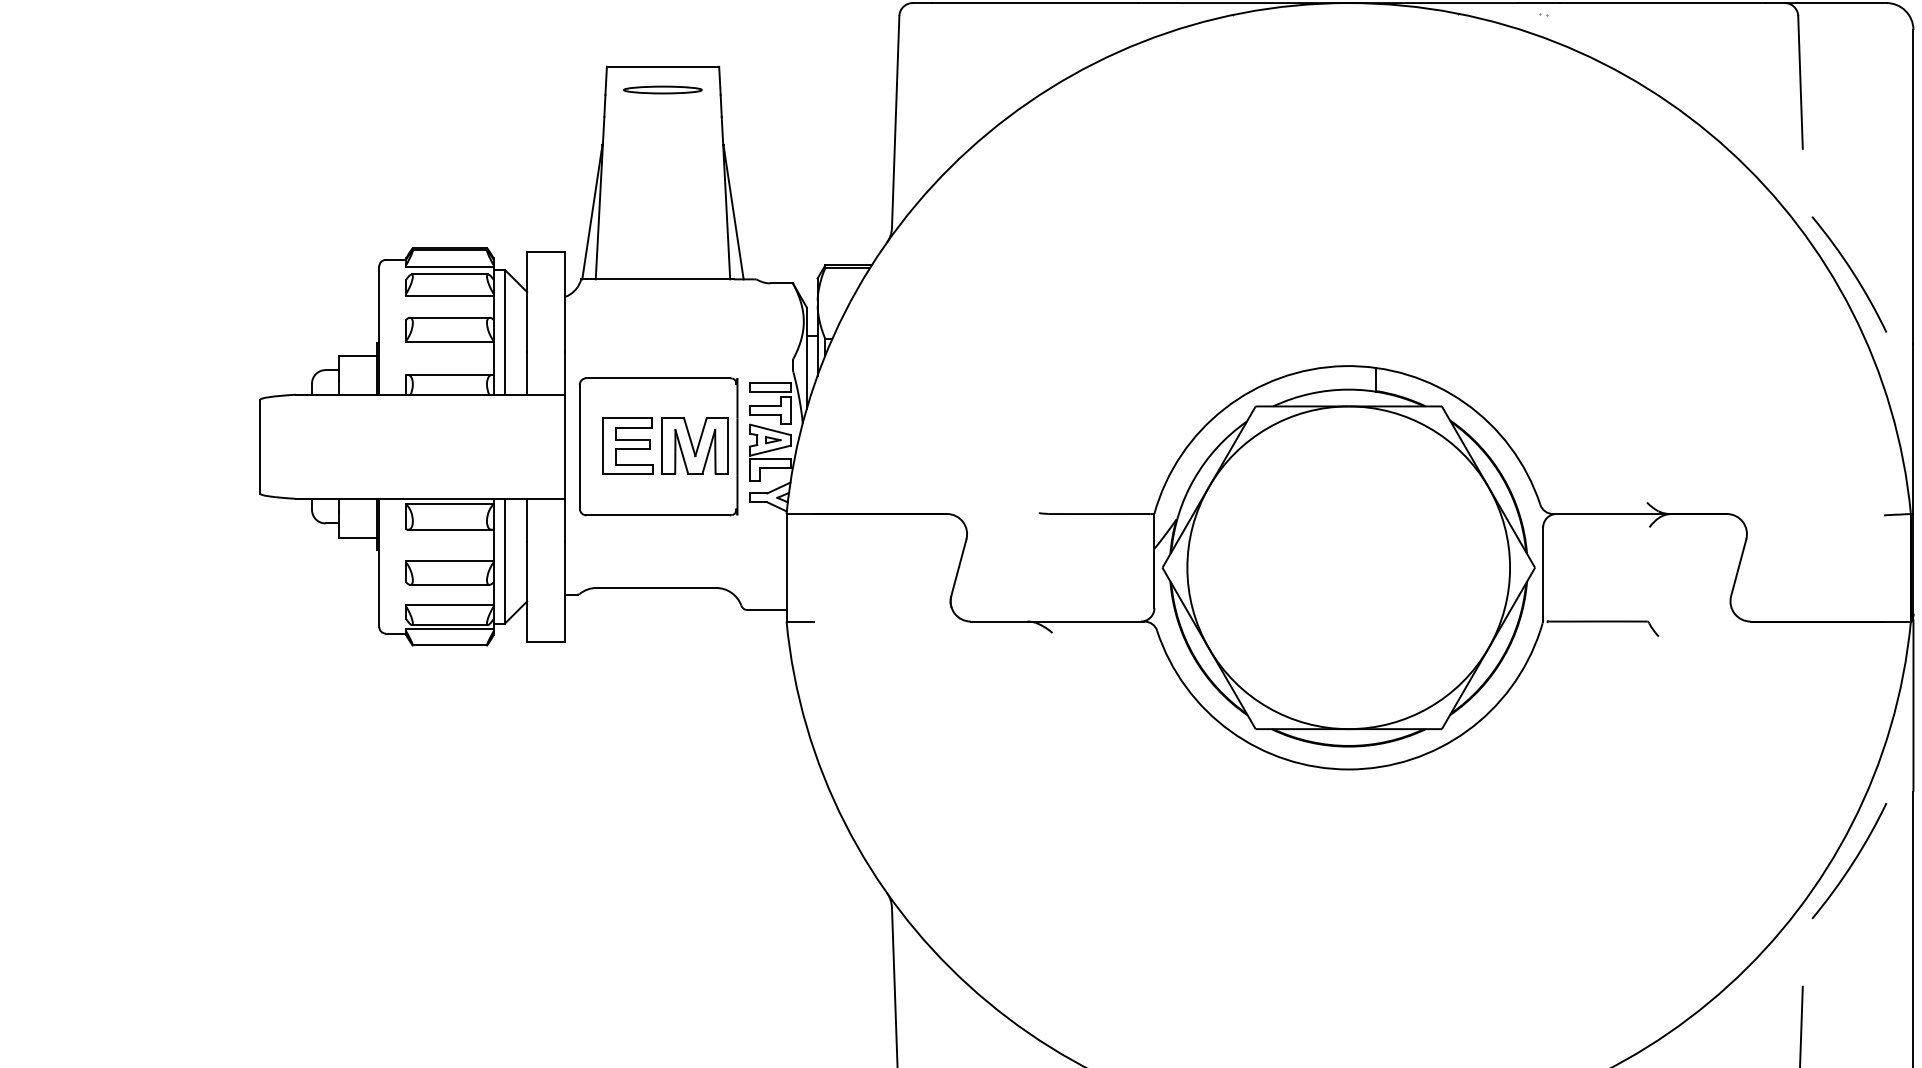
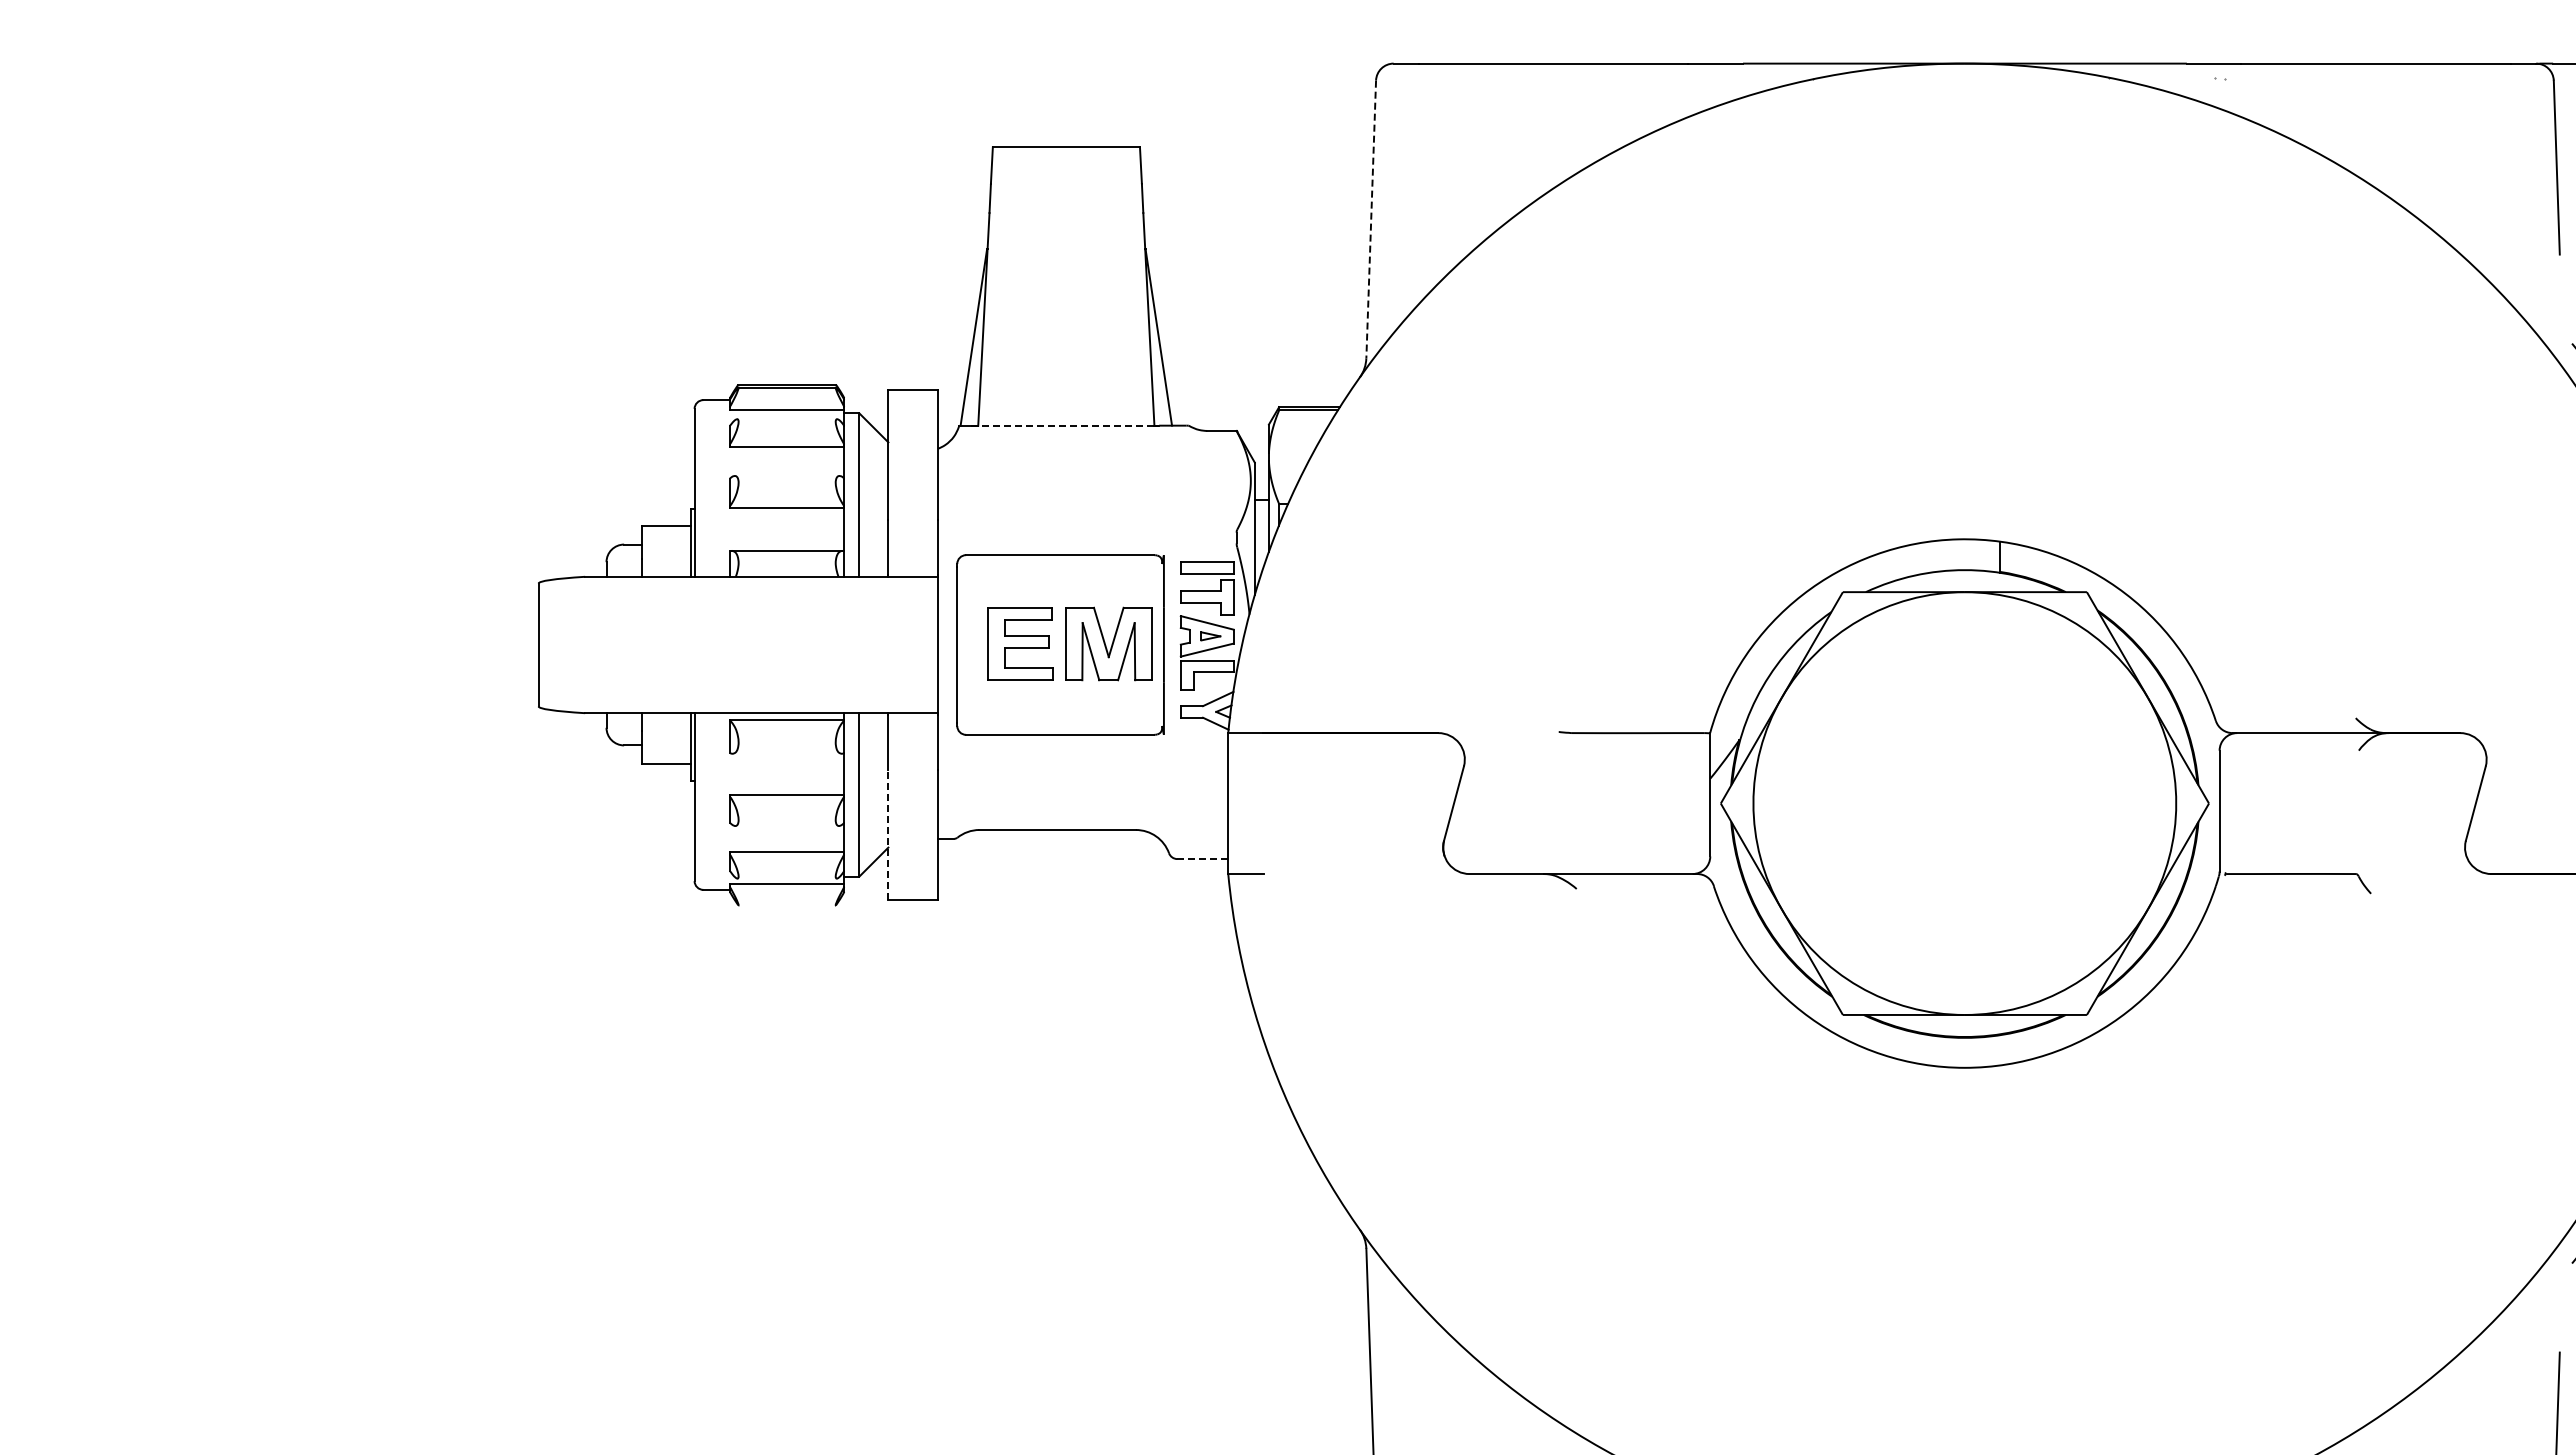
part: (663, 89) -> (1066, 177), removed
line: (895, 122) -> (1371, 219), solid -> dashed
line: (450, 274) -> (787, 419), removed
line: (662, 279) -> (1065, 425), solid -> dashed
line: (449, 317) -> (786, 475), removed
line: (449, 529) -> (786, 753), removed
line: (449, 585) -> (786, 826), removed
line: (527, 591) -> (888, 834), solid -> dashed
line: (767, 610) -> (1203, 859), solid -> dashed
line: (449, 624) -> (786, 878), removed
line: (449, 645) -> (786, 905), removed

